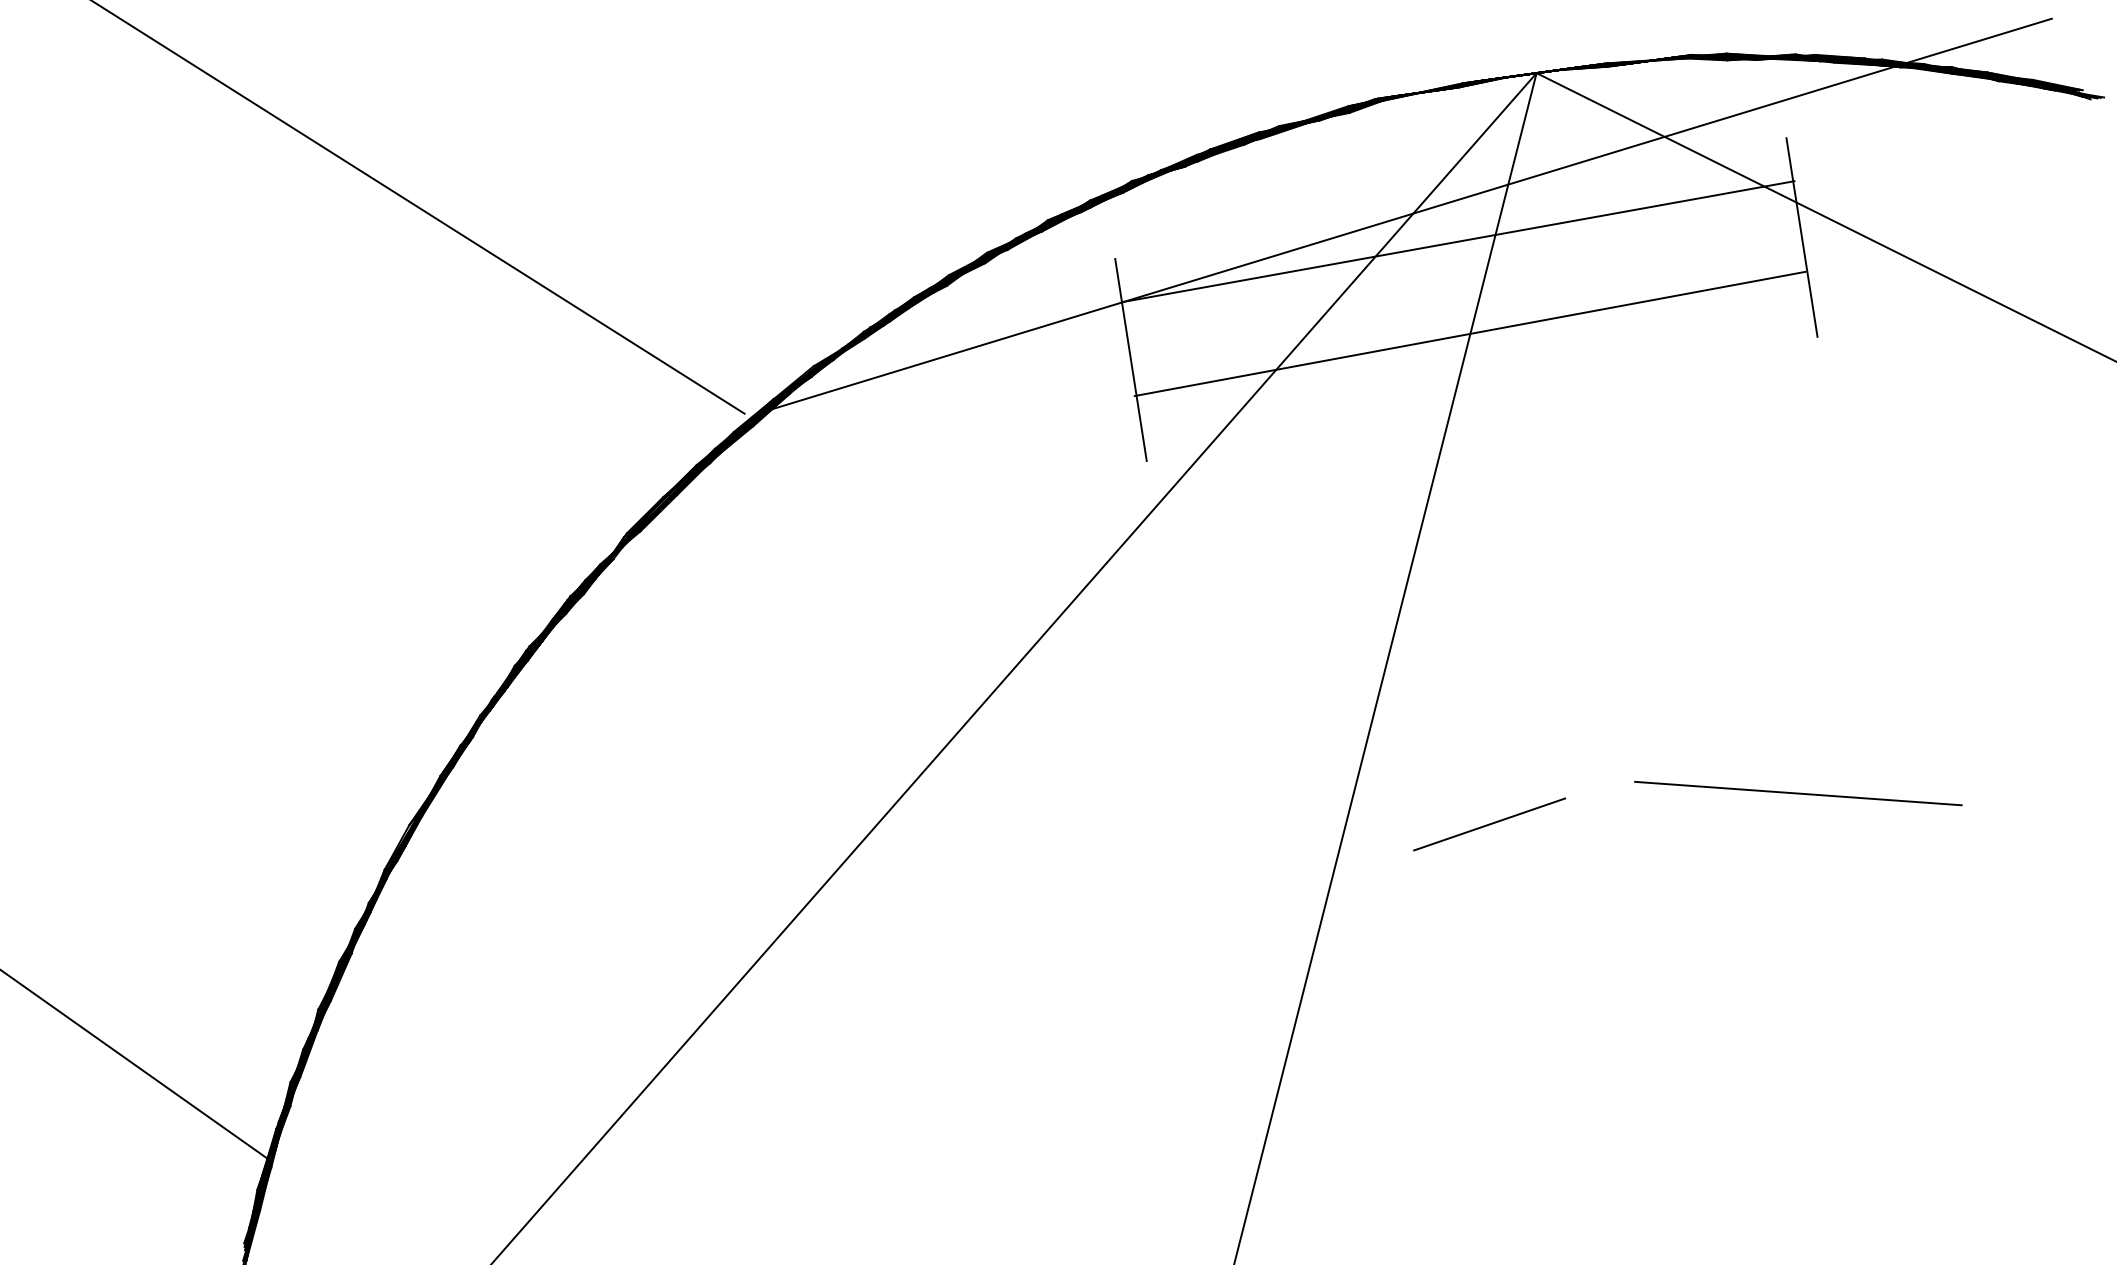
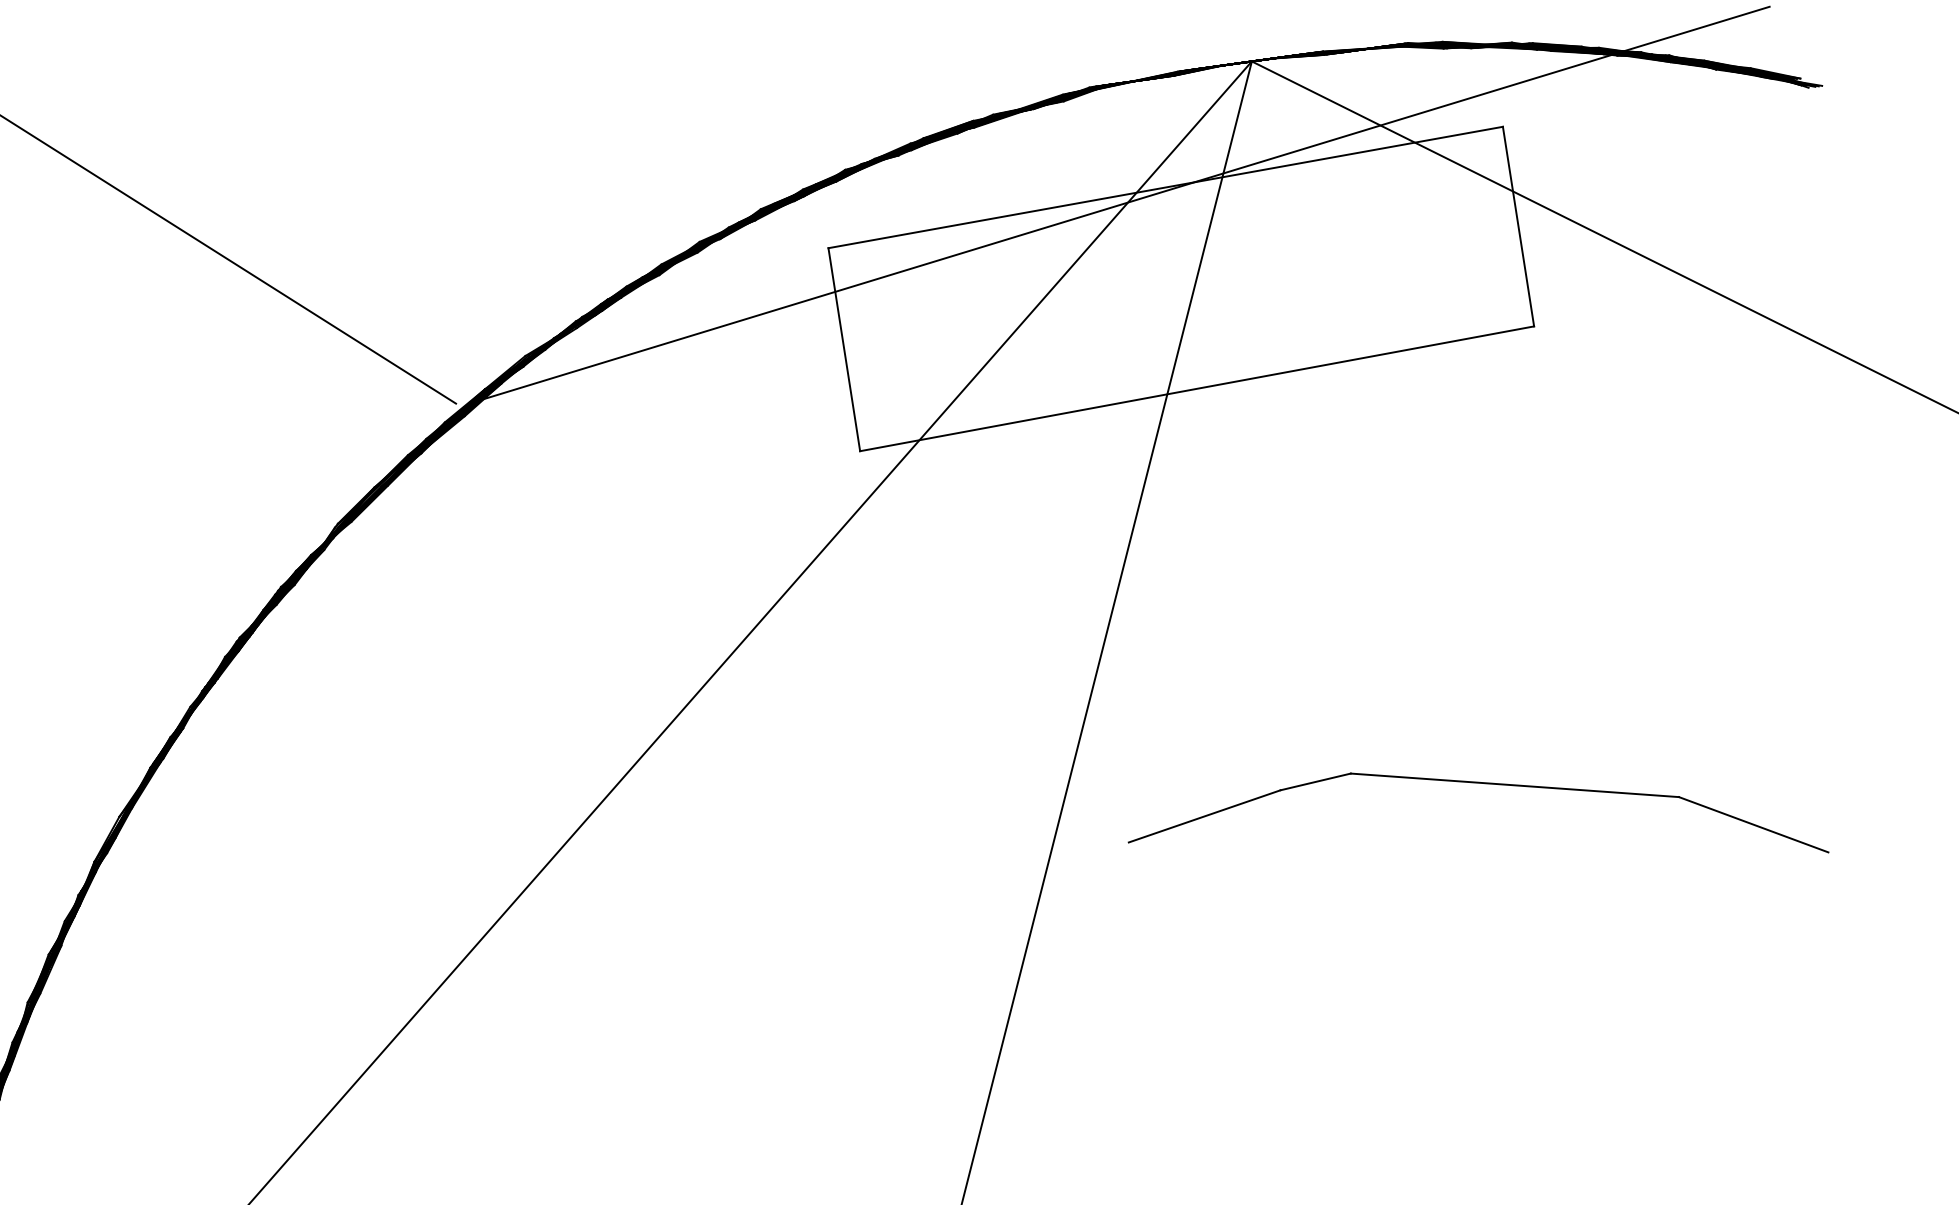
line: (1458, 241) -> (1165, 187), moved
line: (1469, 333) -> (1196, 388), moved
line: (1600, 789) -> (1316, 781), added
line: (2035, 832) -> (1753, 824), added

